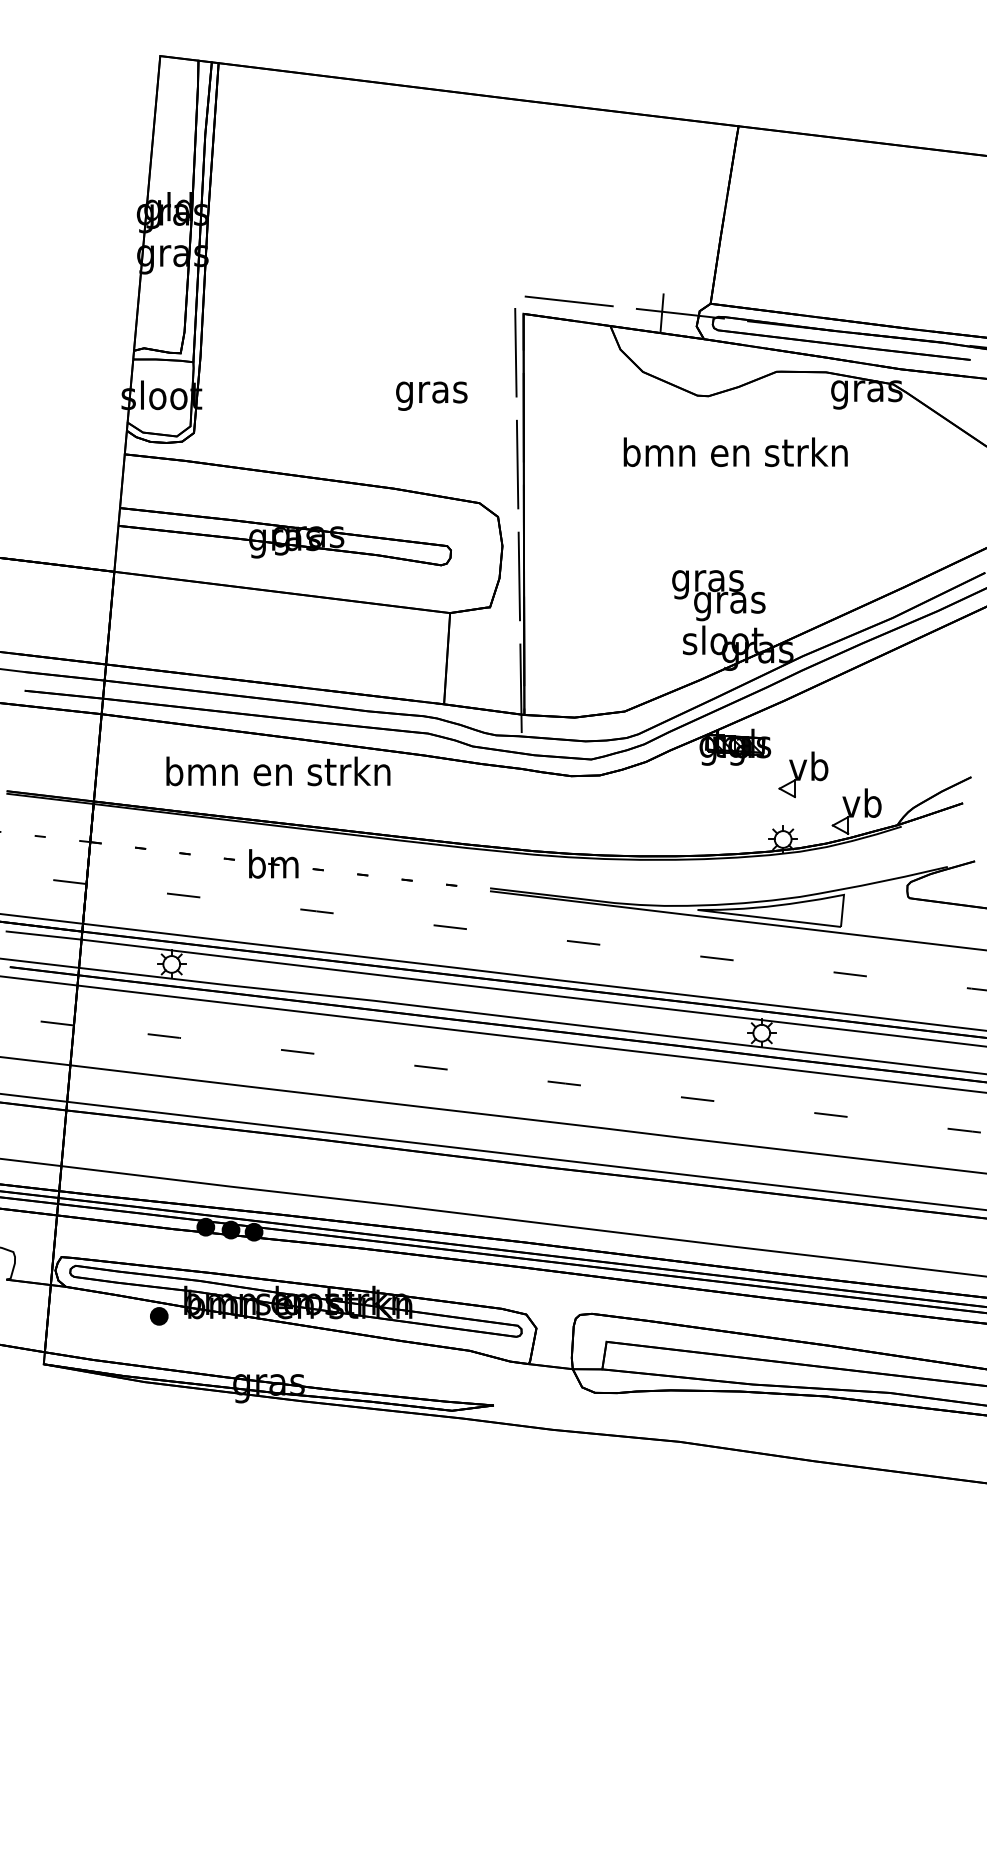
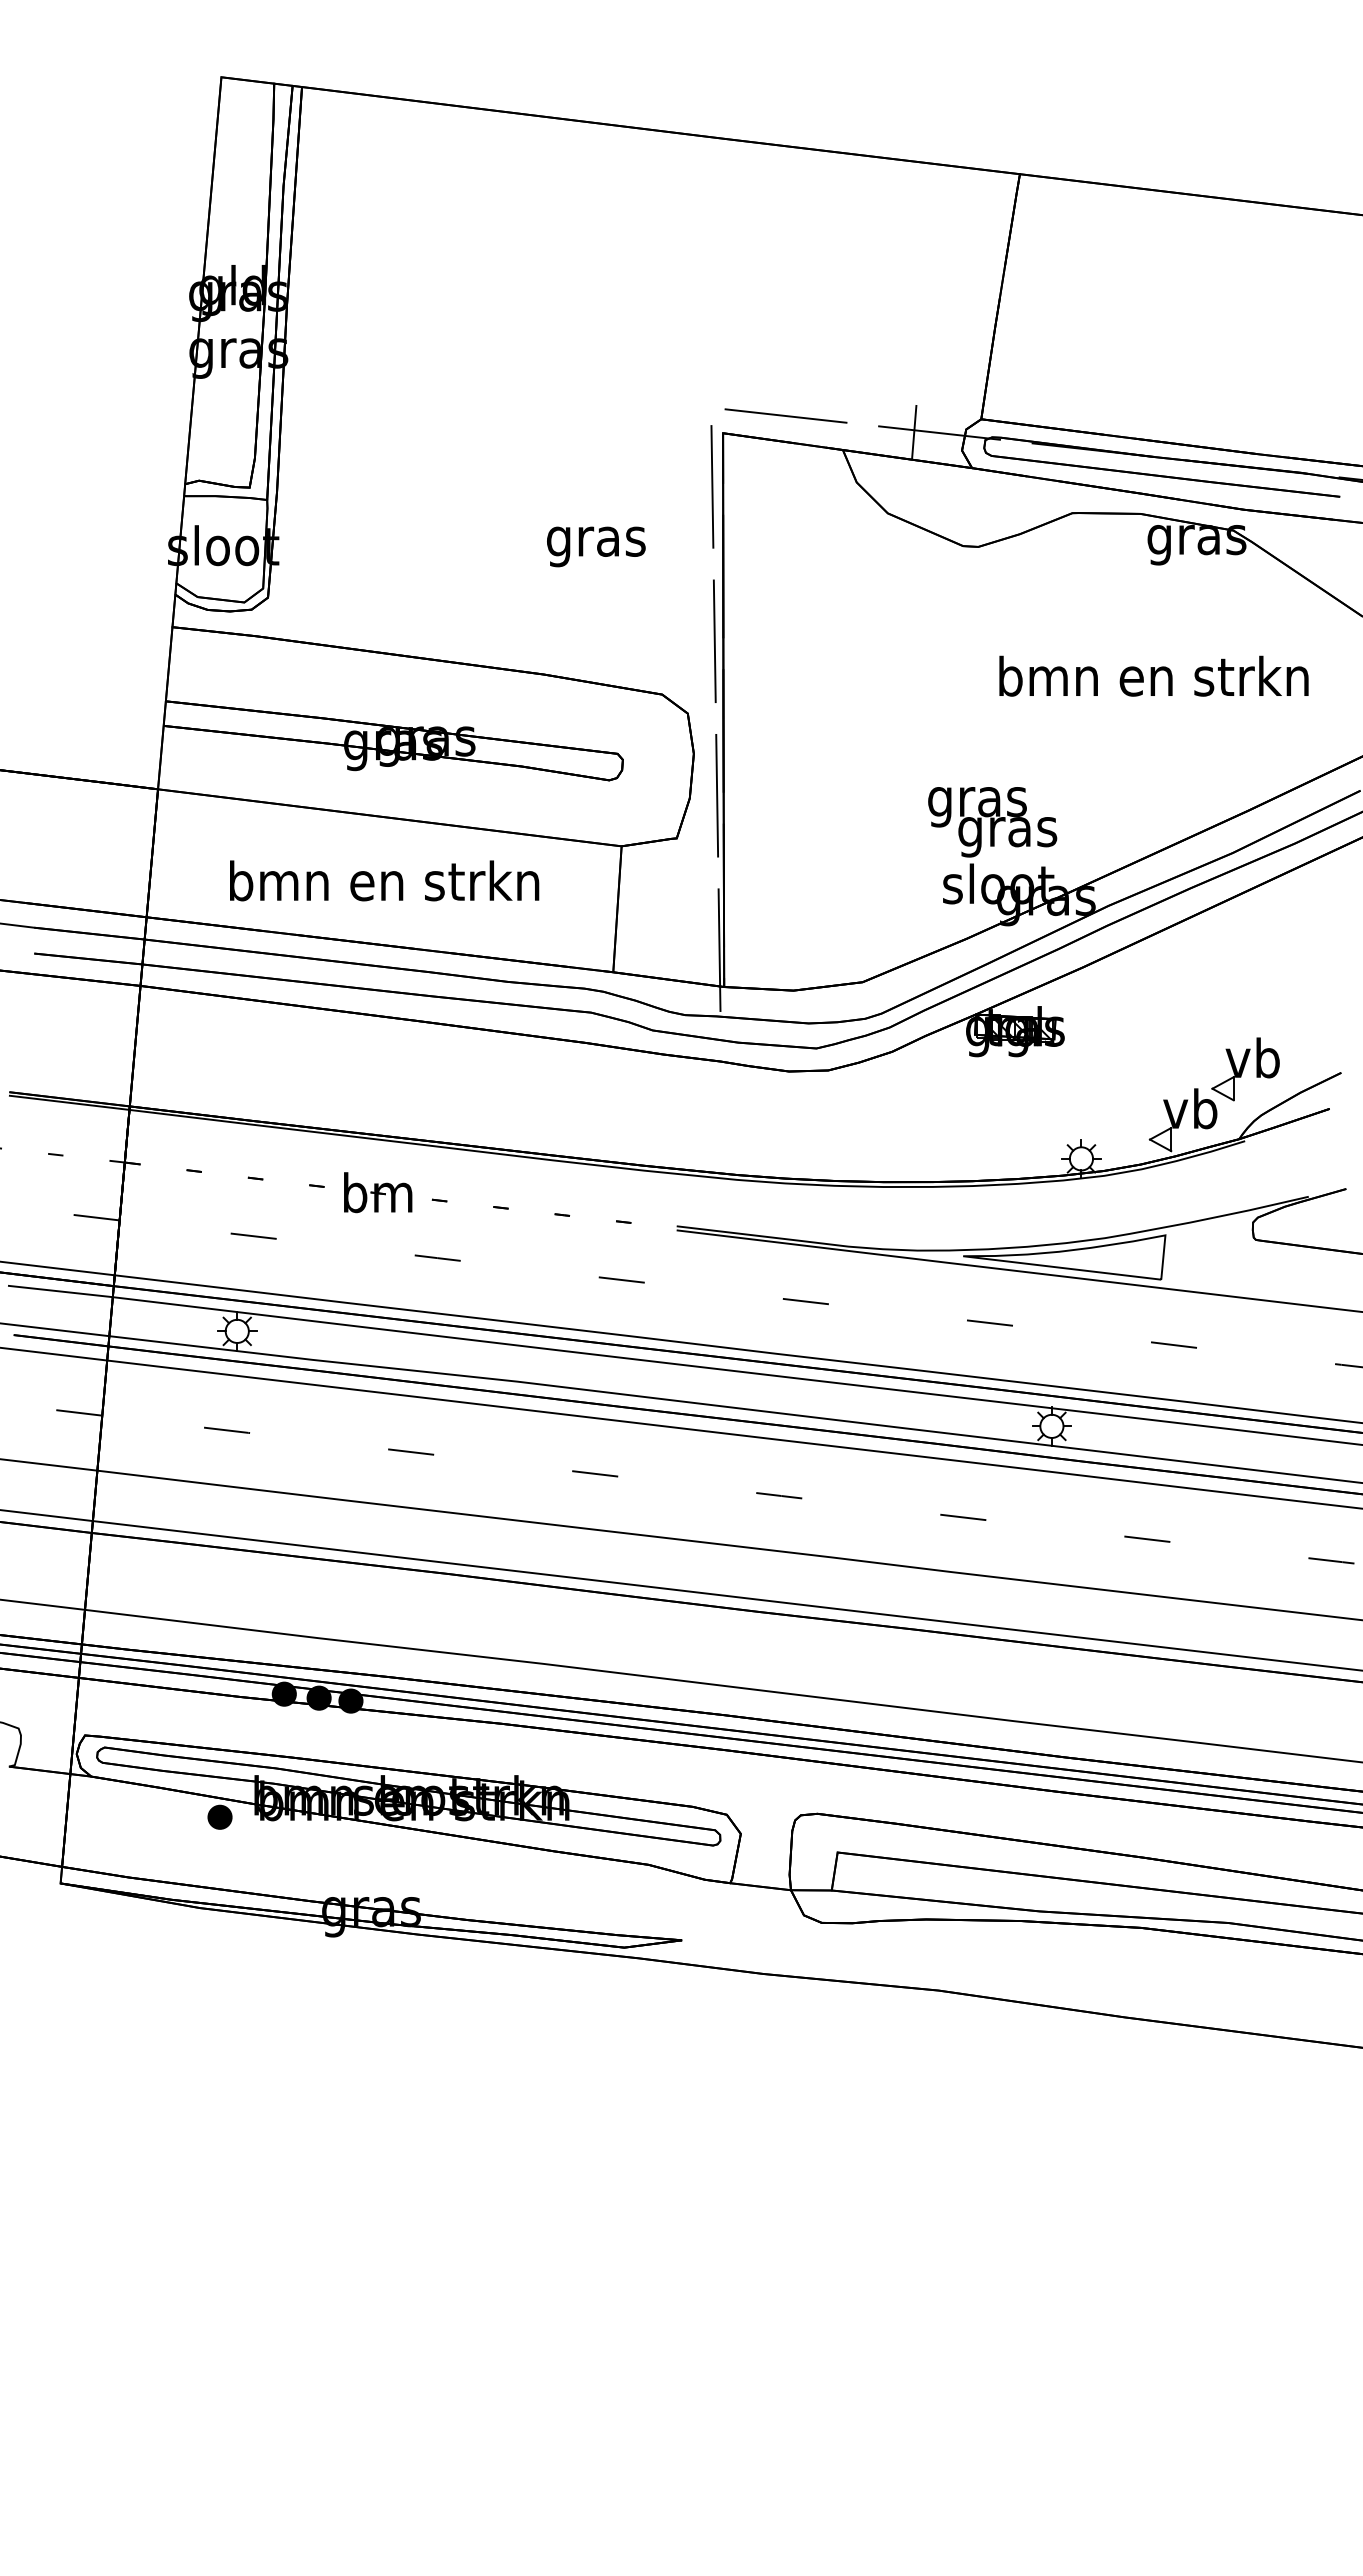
text: (735, 451) -> (1153, 675), moved
text: (278, 771) -> (384, 880), moved
part: (803, 774) -> (1245, 1069), moved

